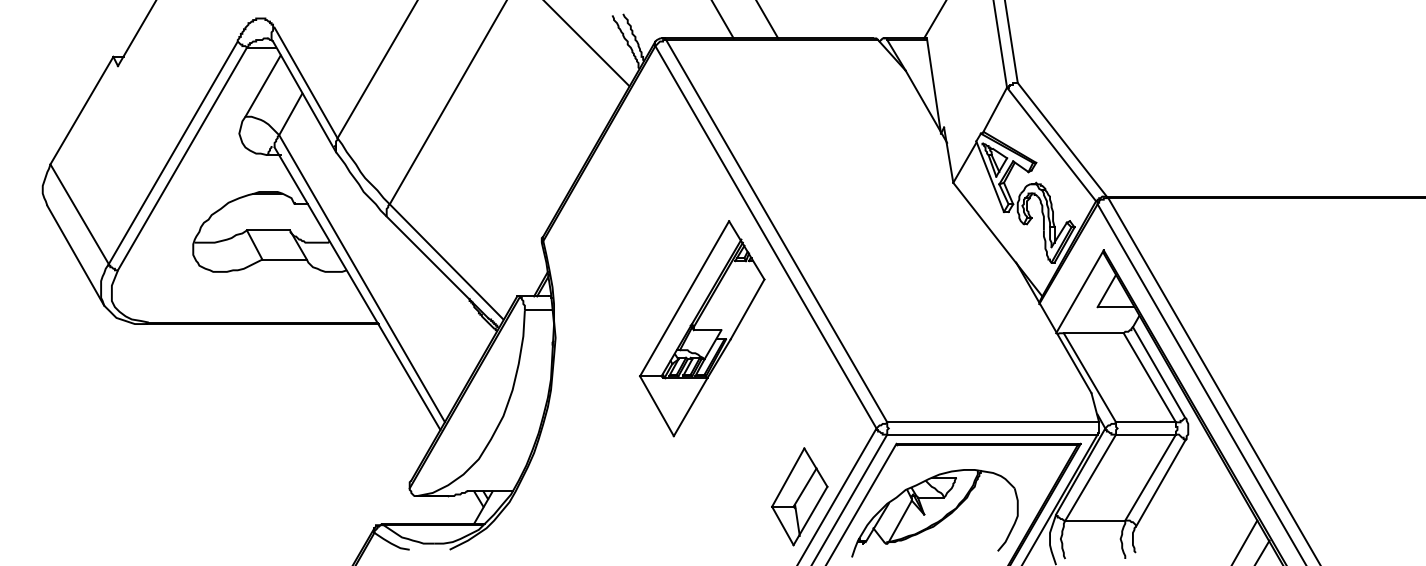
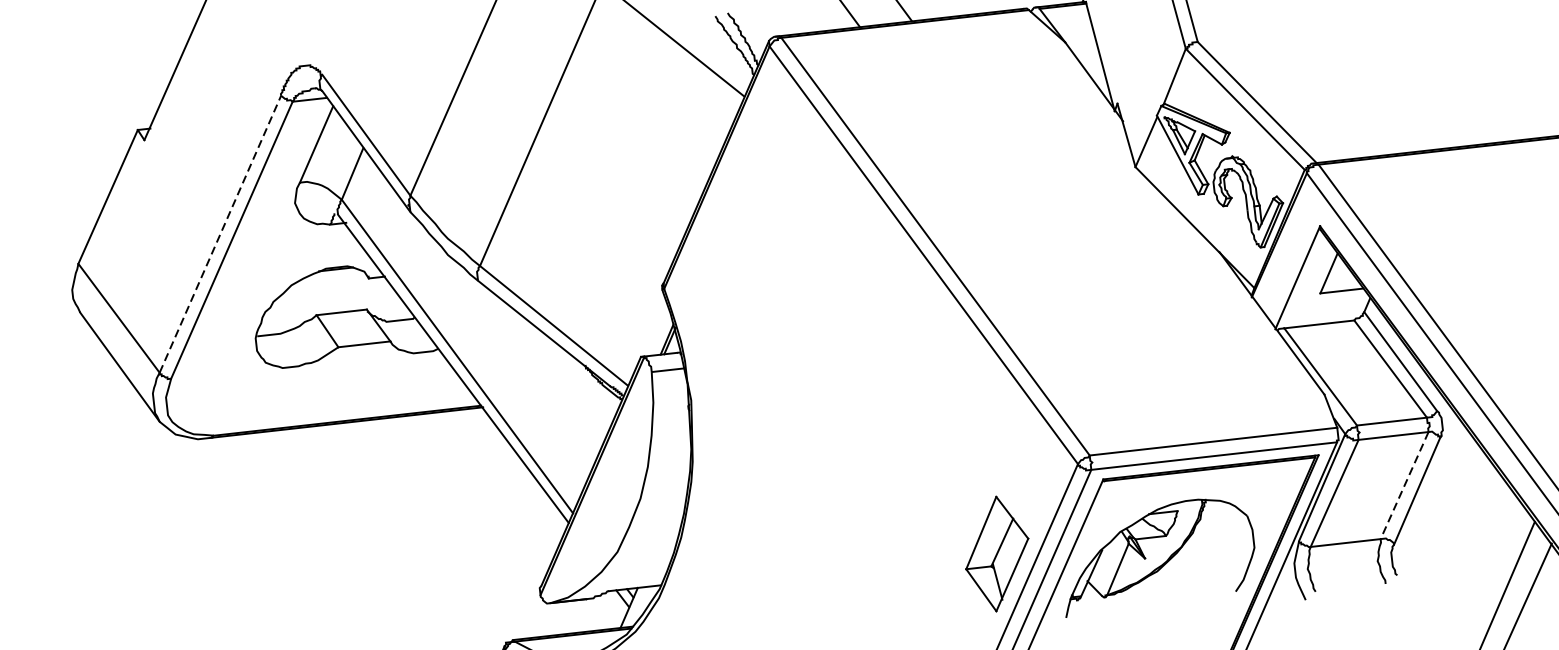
line: (173, 152) -> (220, 233), solid -> dashed
part: (702, 328) -> (861, 370), removed
line: (1150, 477) -> (1404, 485), solid -> dashed

